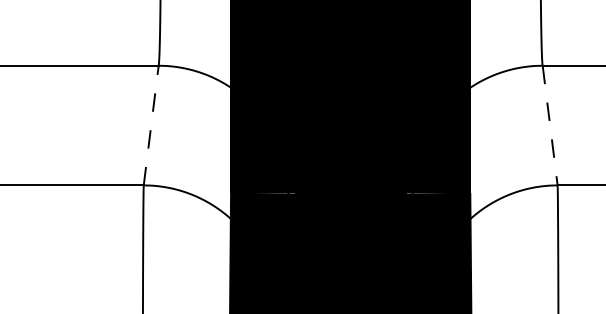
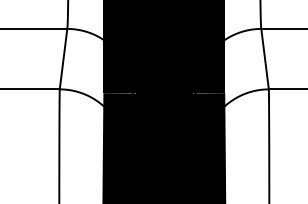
line: (151, 124) -> (63, 58), dashed -> solid
line: (550, 126) -> (265, 59), dashed -> solid

